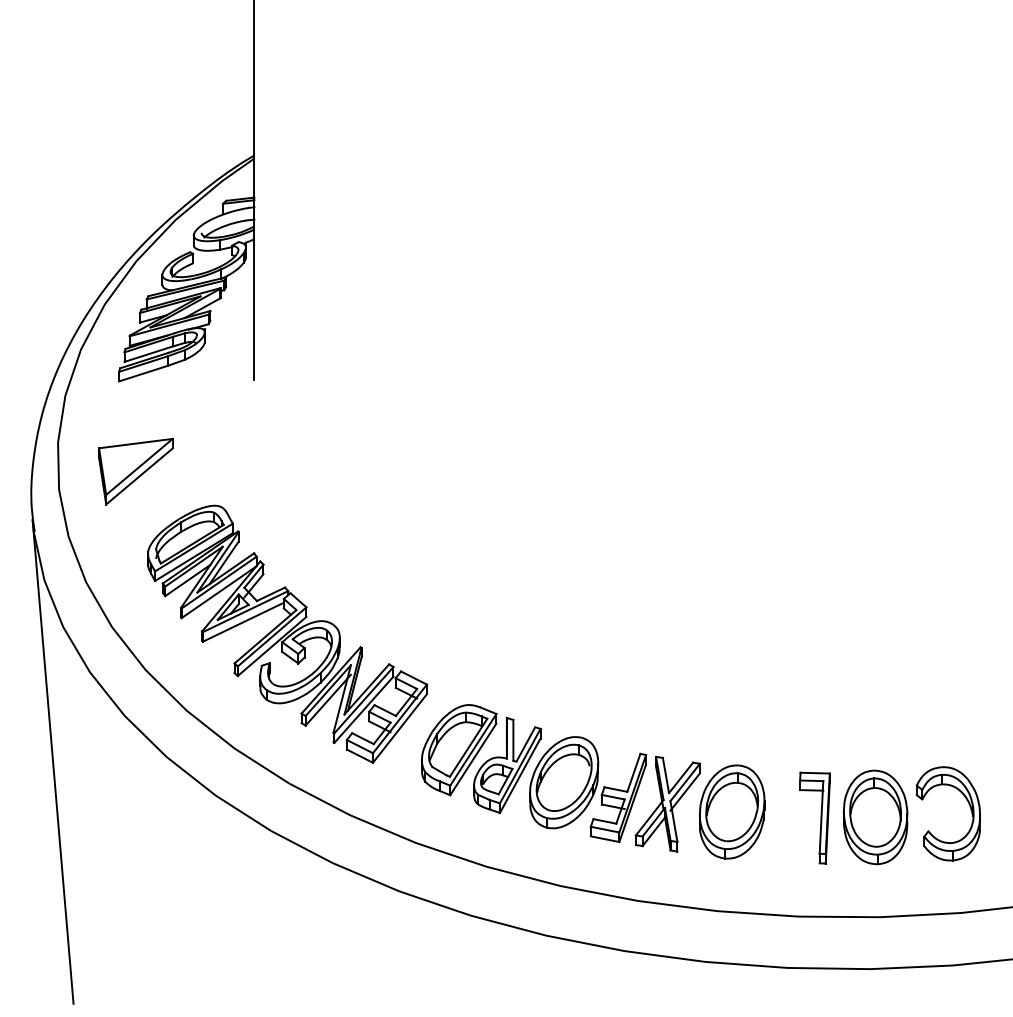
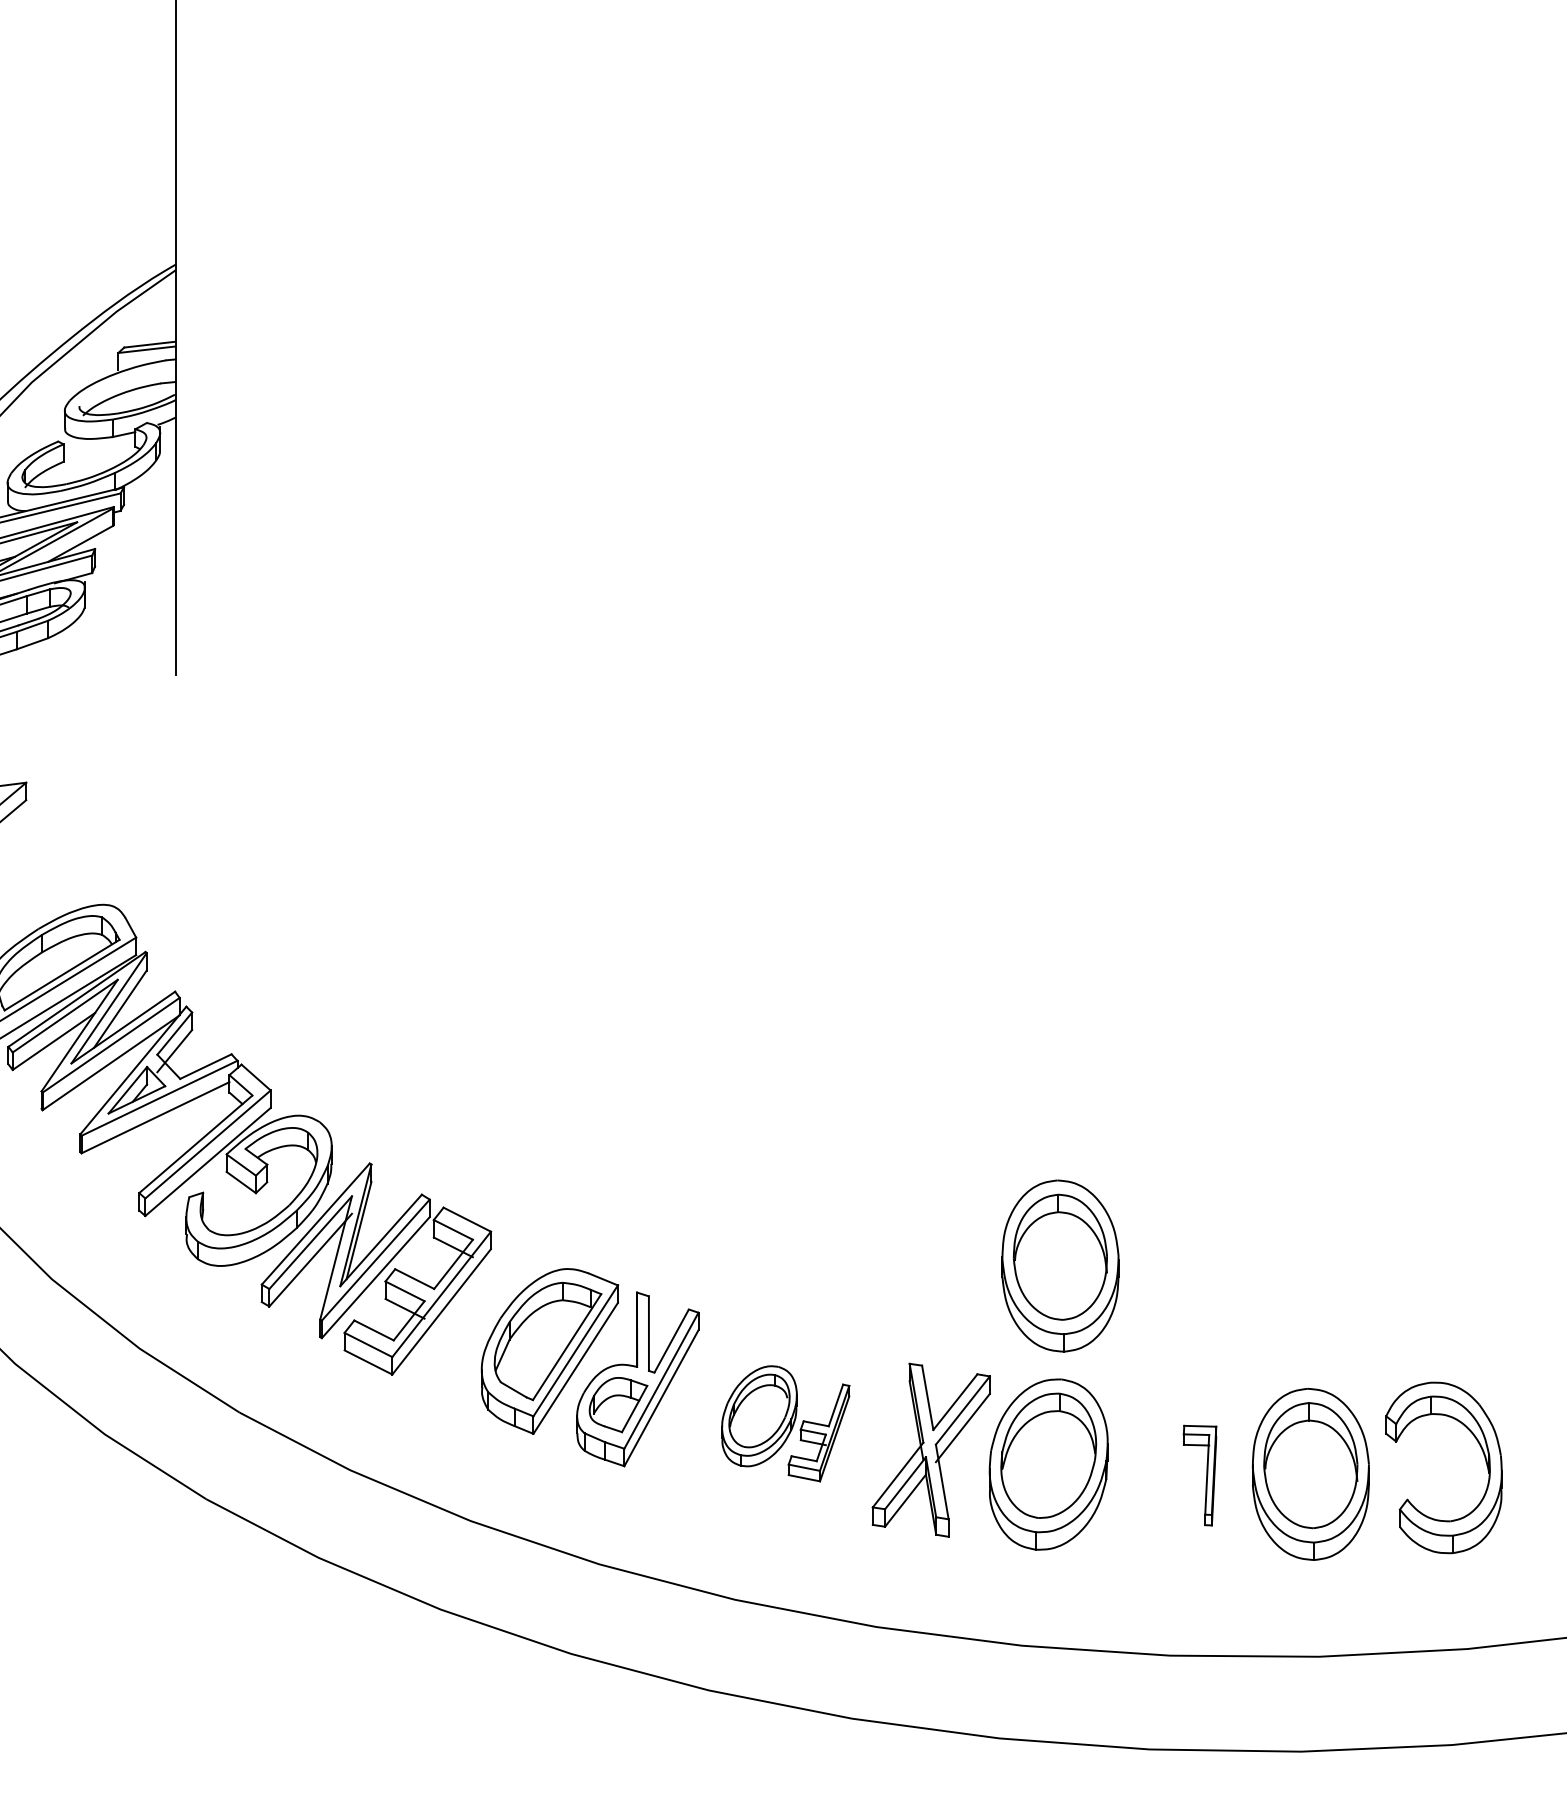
part: (738, 703) -> (1060, 1266), added
part: (588, 789) -> (786, 1423), size x0.6
part: (814, 817) -> (1199, 1474), size x0.6

